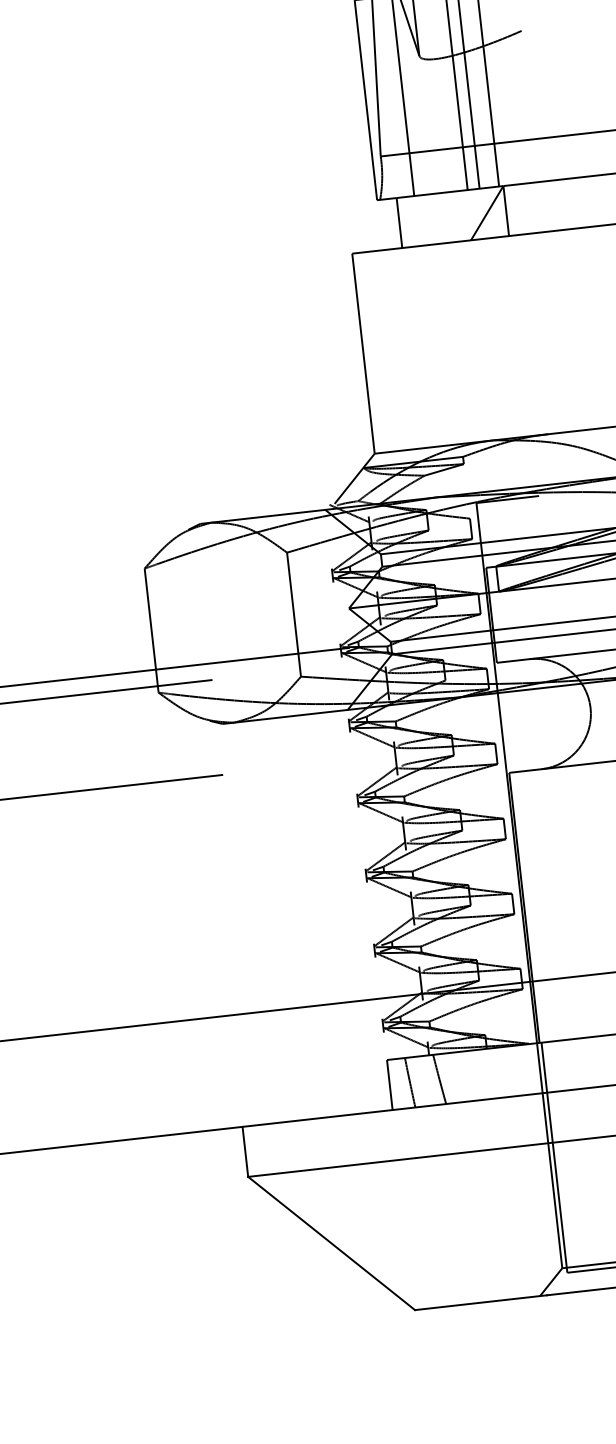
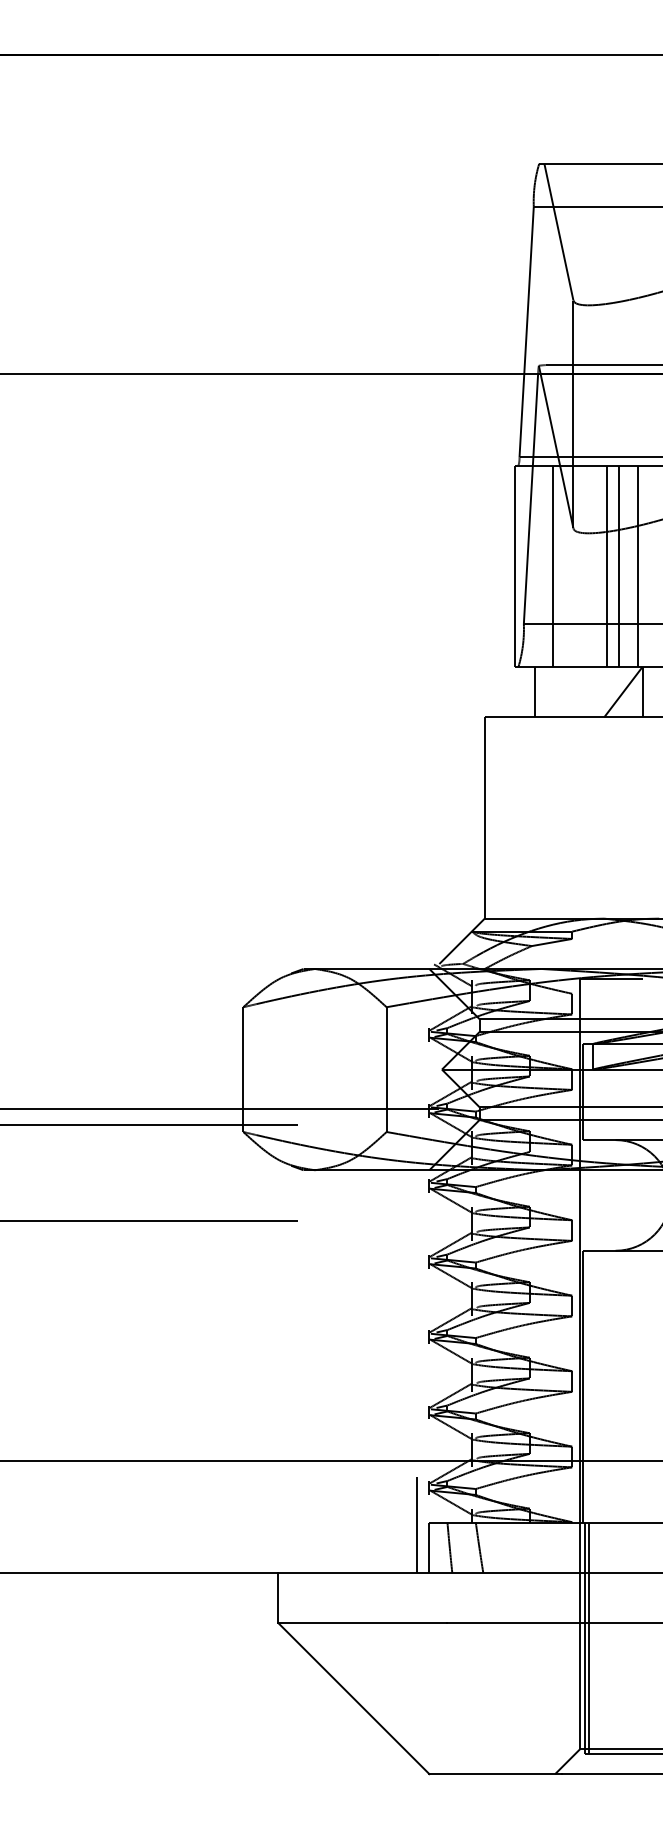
line: (375, 1063) -> (417, 1524), added
line: (559, 1157) -> (589, 1638), added

